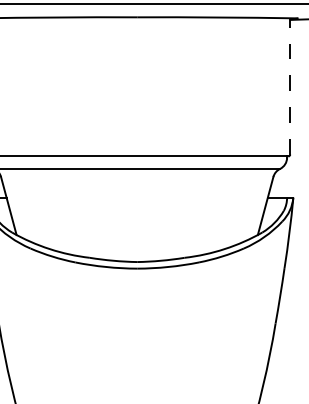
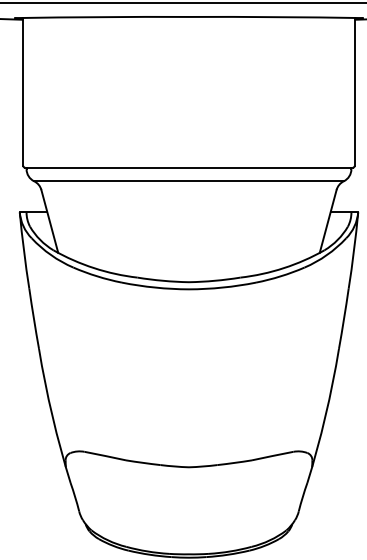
line: (289, 86) -> (354, 91), dashed -> solid

